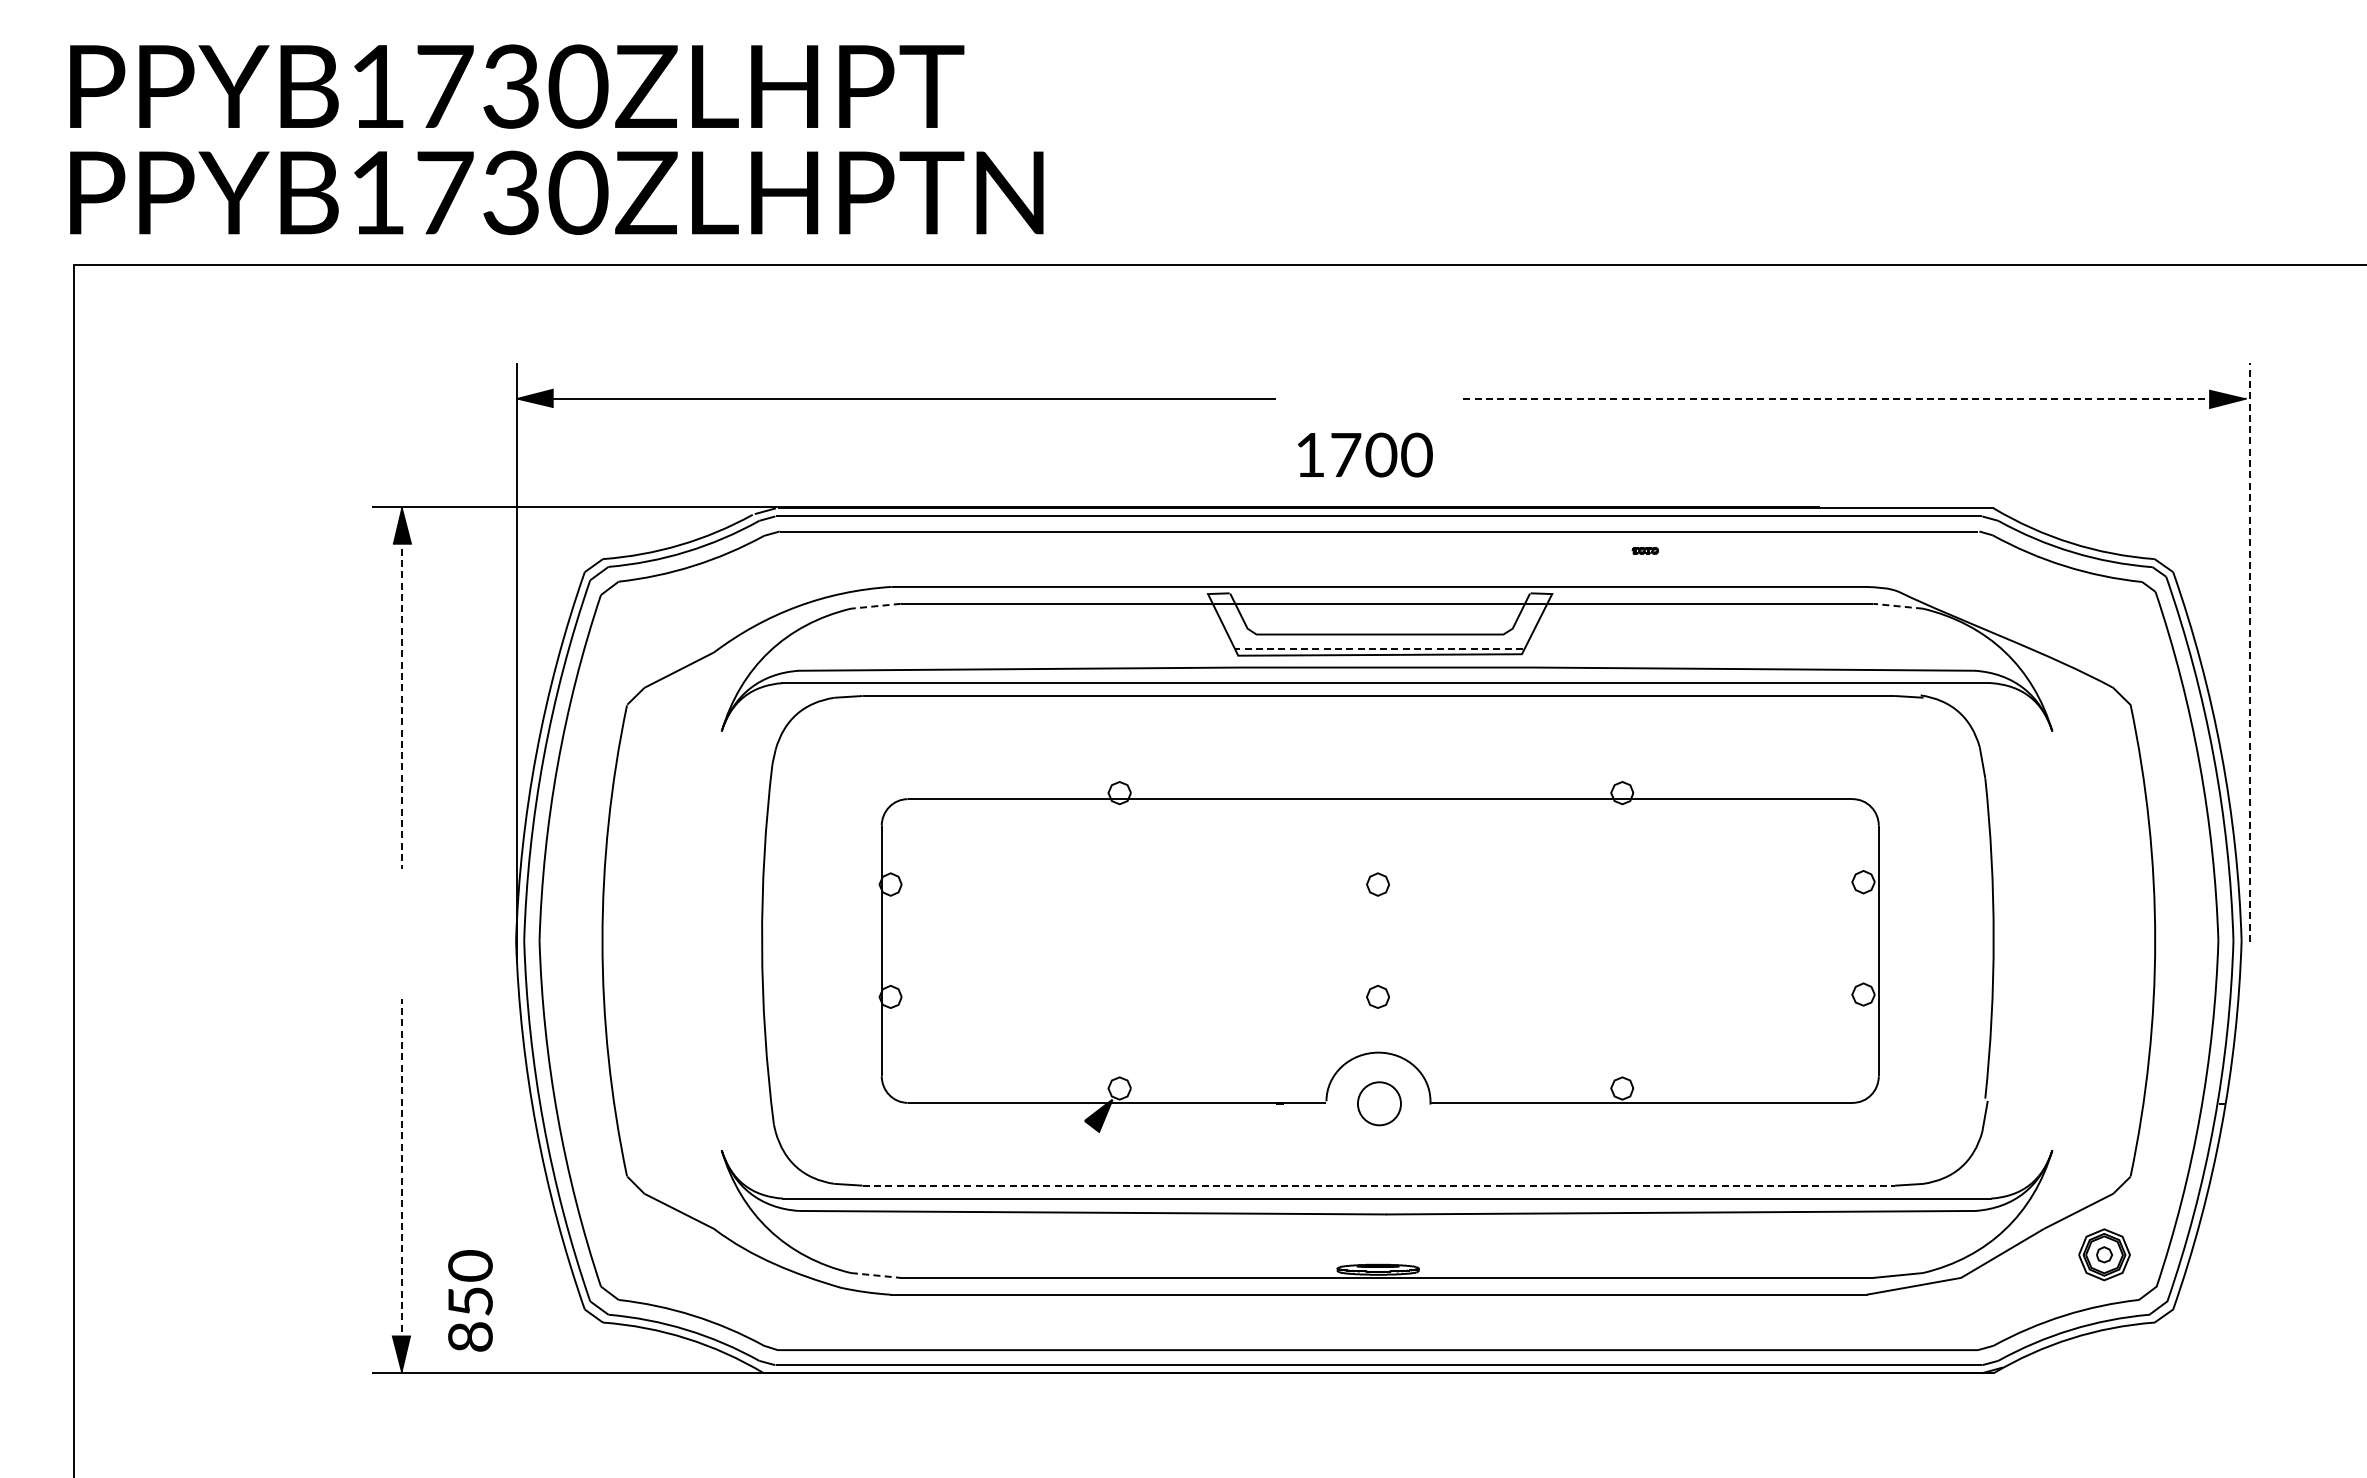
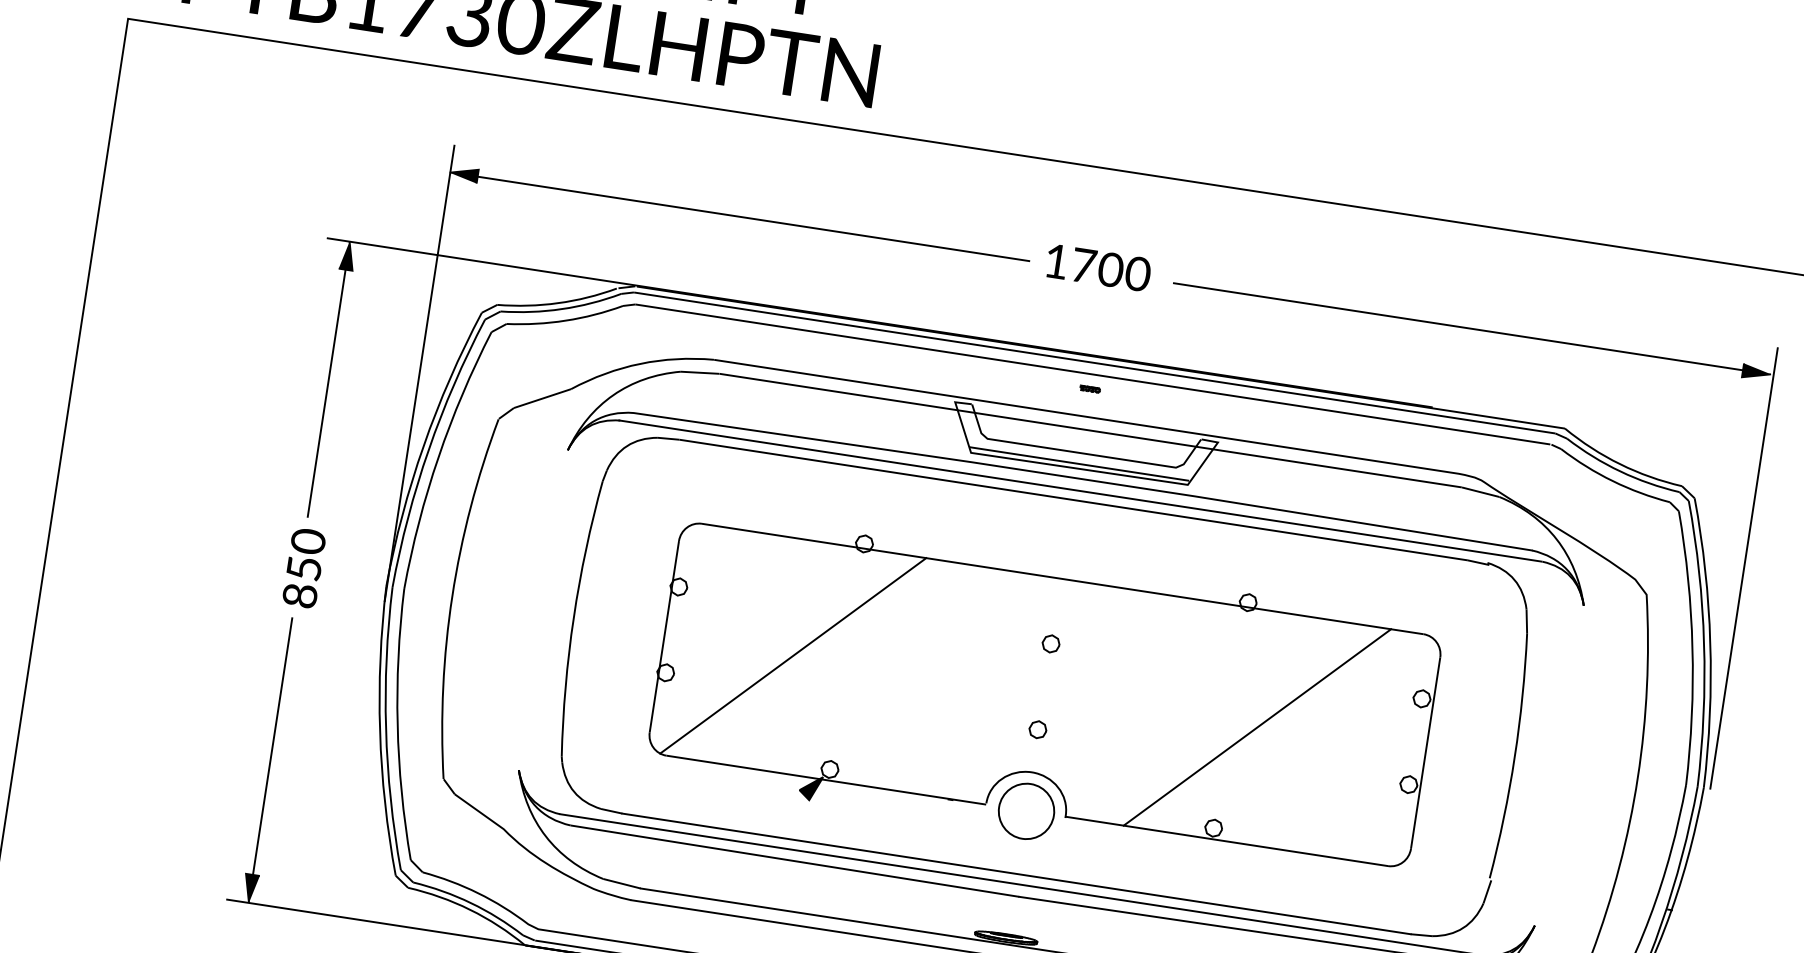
line: (1846, 398) -> (1465, 327), dashed -> solid
text: (1365, 454) -> (1098, 267), moved
part: (1644, 550) -> (1089, 388), moved
line: (875, 606) -> (699, 372), dashed -> solid
line: (1898, 606) -> (1480, 492), dashed -> solid
line: (1378, 648) -> (1078, 463), dashed -> solid
line: (2250, 652) -> (1744, 568), dashed -> solid
line: (401, 702) -> (326, 390), dashed -> solid
line: (1050, 950) -> (793, 656), added
line: (1658, 950) -> (1257, 727), added
part: (1379, 1103) -> (1026, 811), size x1.67
line: (401, 1171) -> (271, 748), dashed -> solid
line: (1379, 1185) -> (1017, 873), dashed -> solid
line: (876, 1275) -> (622, 883), dashed -> solid
text: (470, 1300) -> (304, 567), moved

